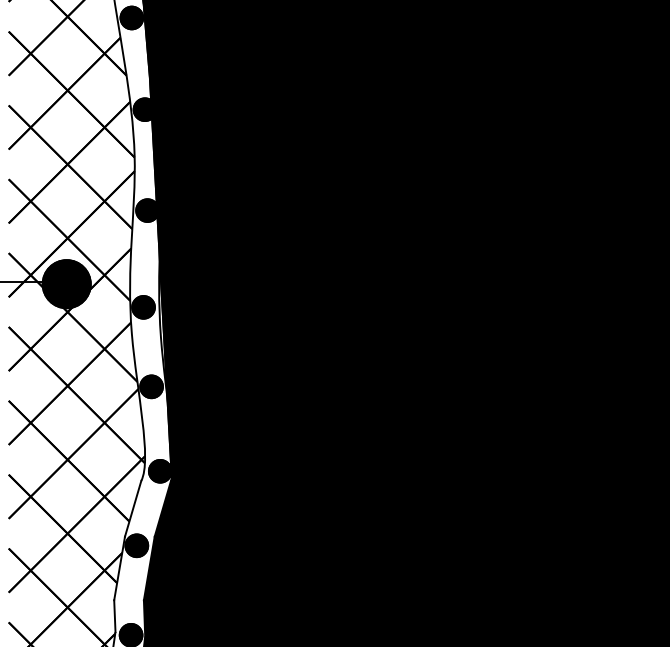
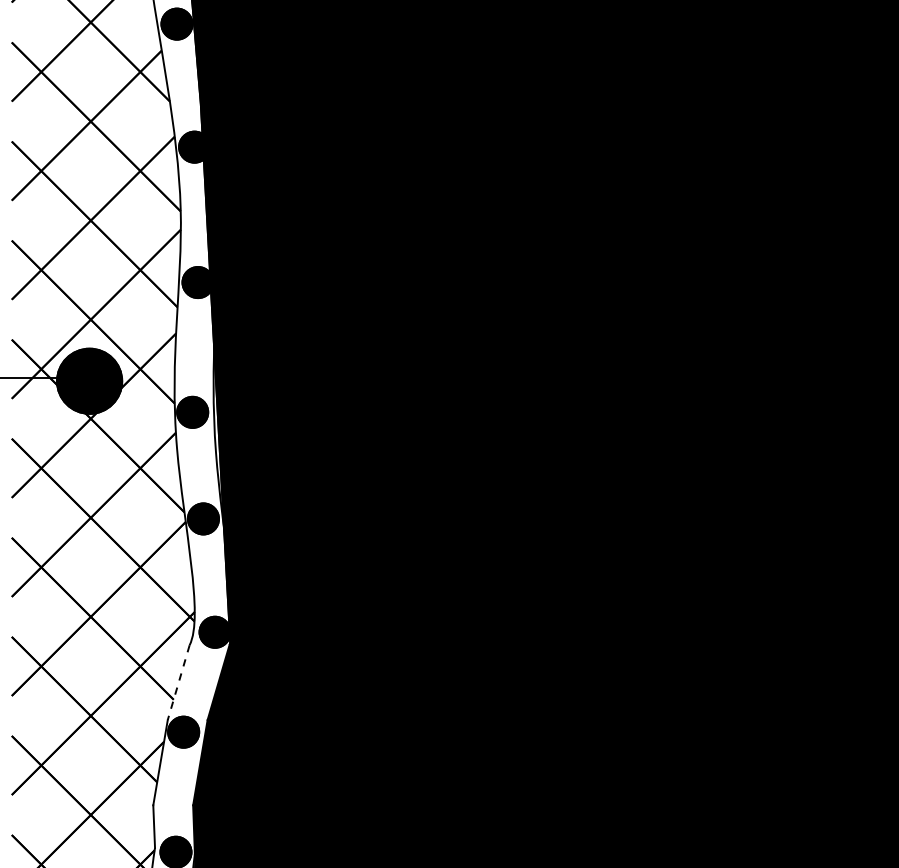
line: (132, 508) -> (178, 682), solid -> dashed

